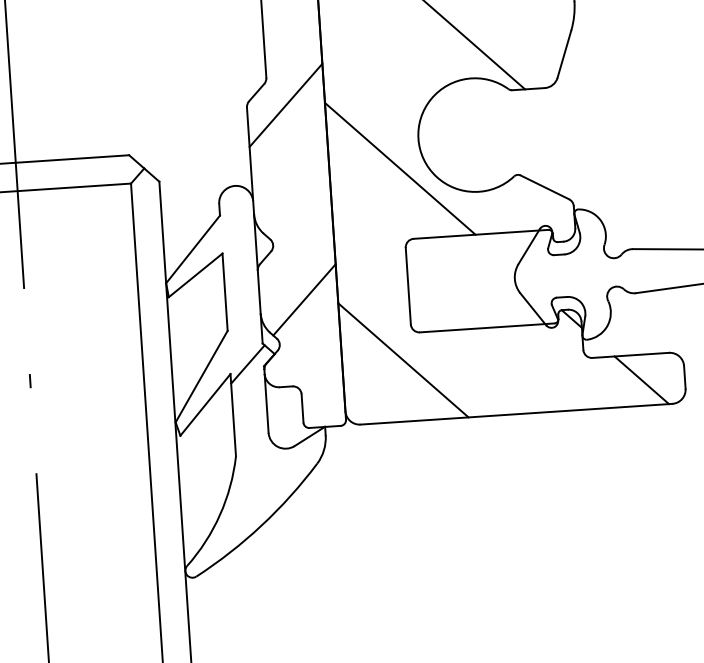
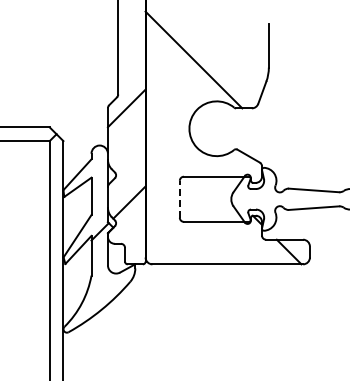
line: (399, 168) -> (179, 142), removed
line: (407, 284) -> (179, 198), solid -> dashed
line: (402, 359) -> (174, 234), removed

